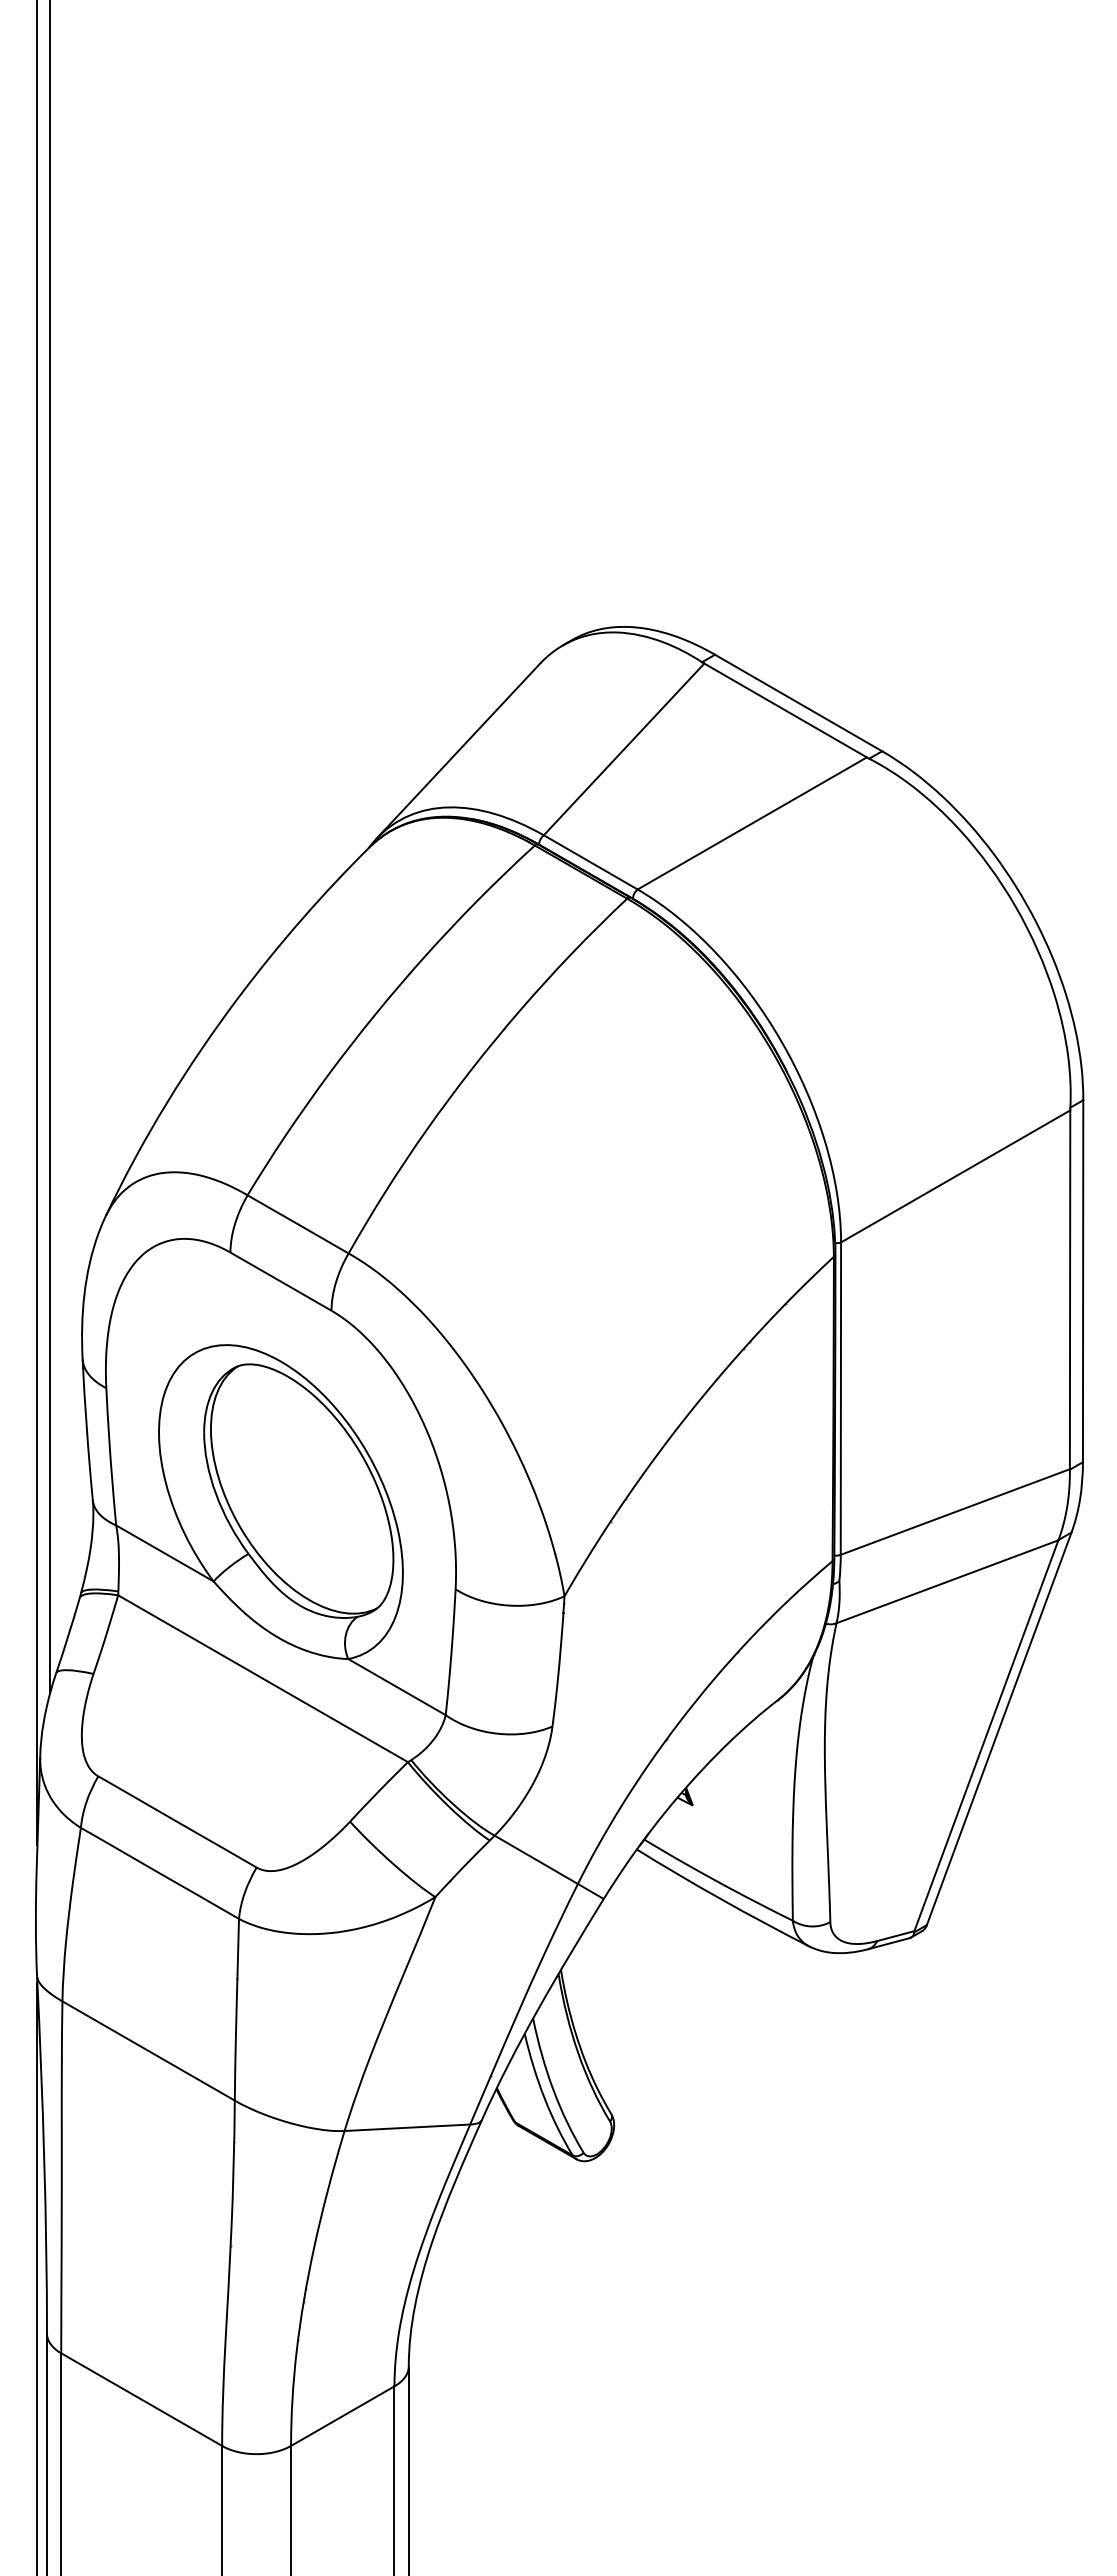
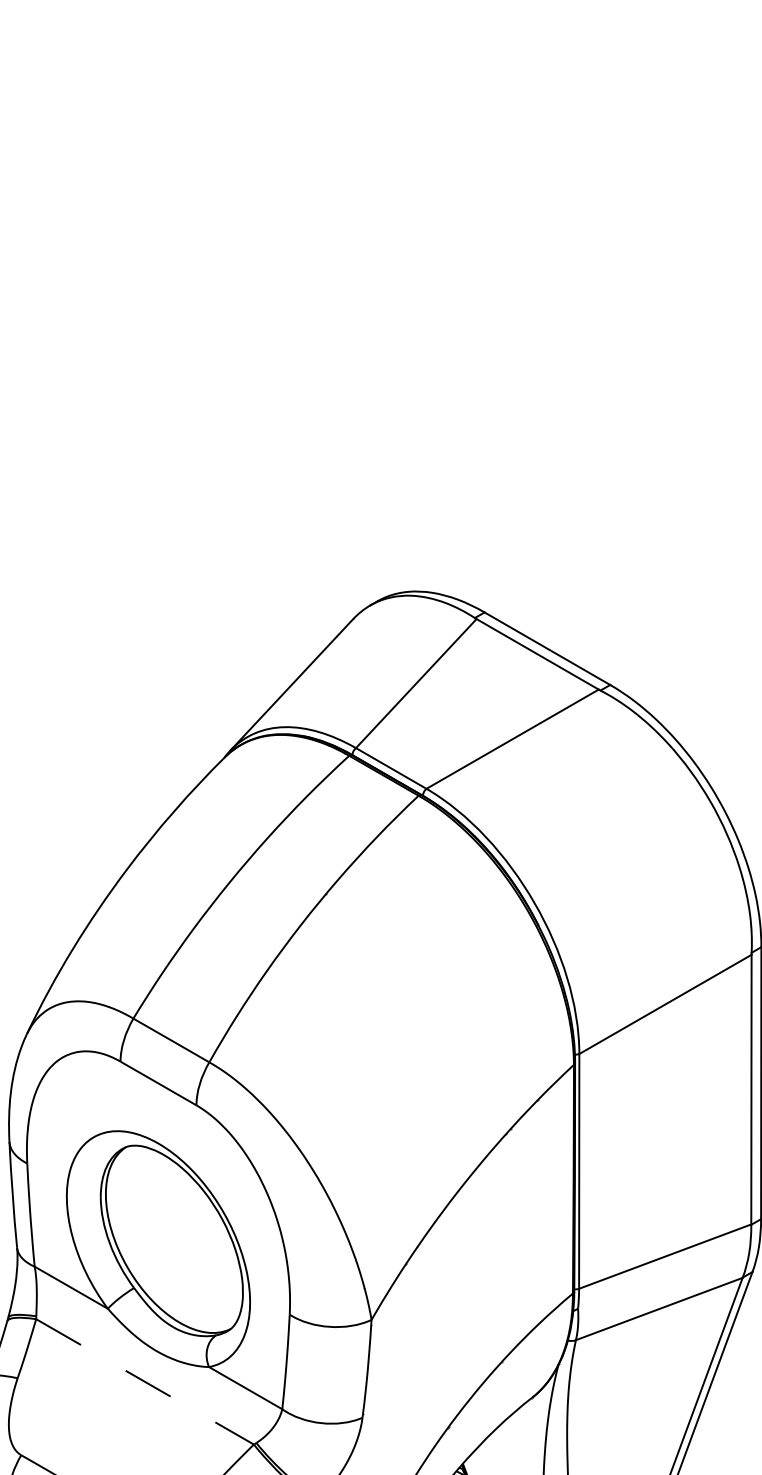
line: (263, 1678) -> (145, 1381), solid -> dashed

